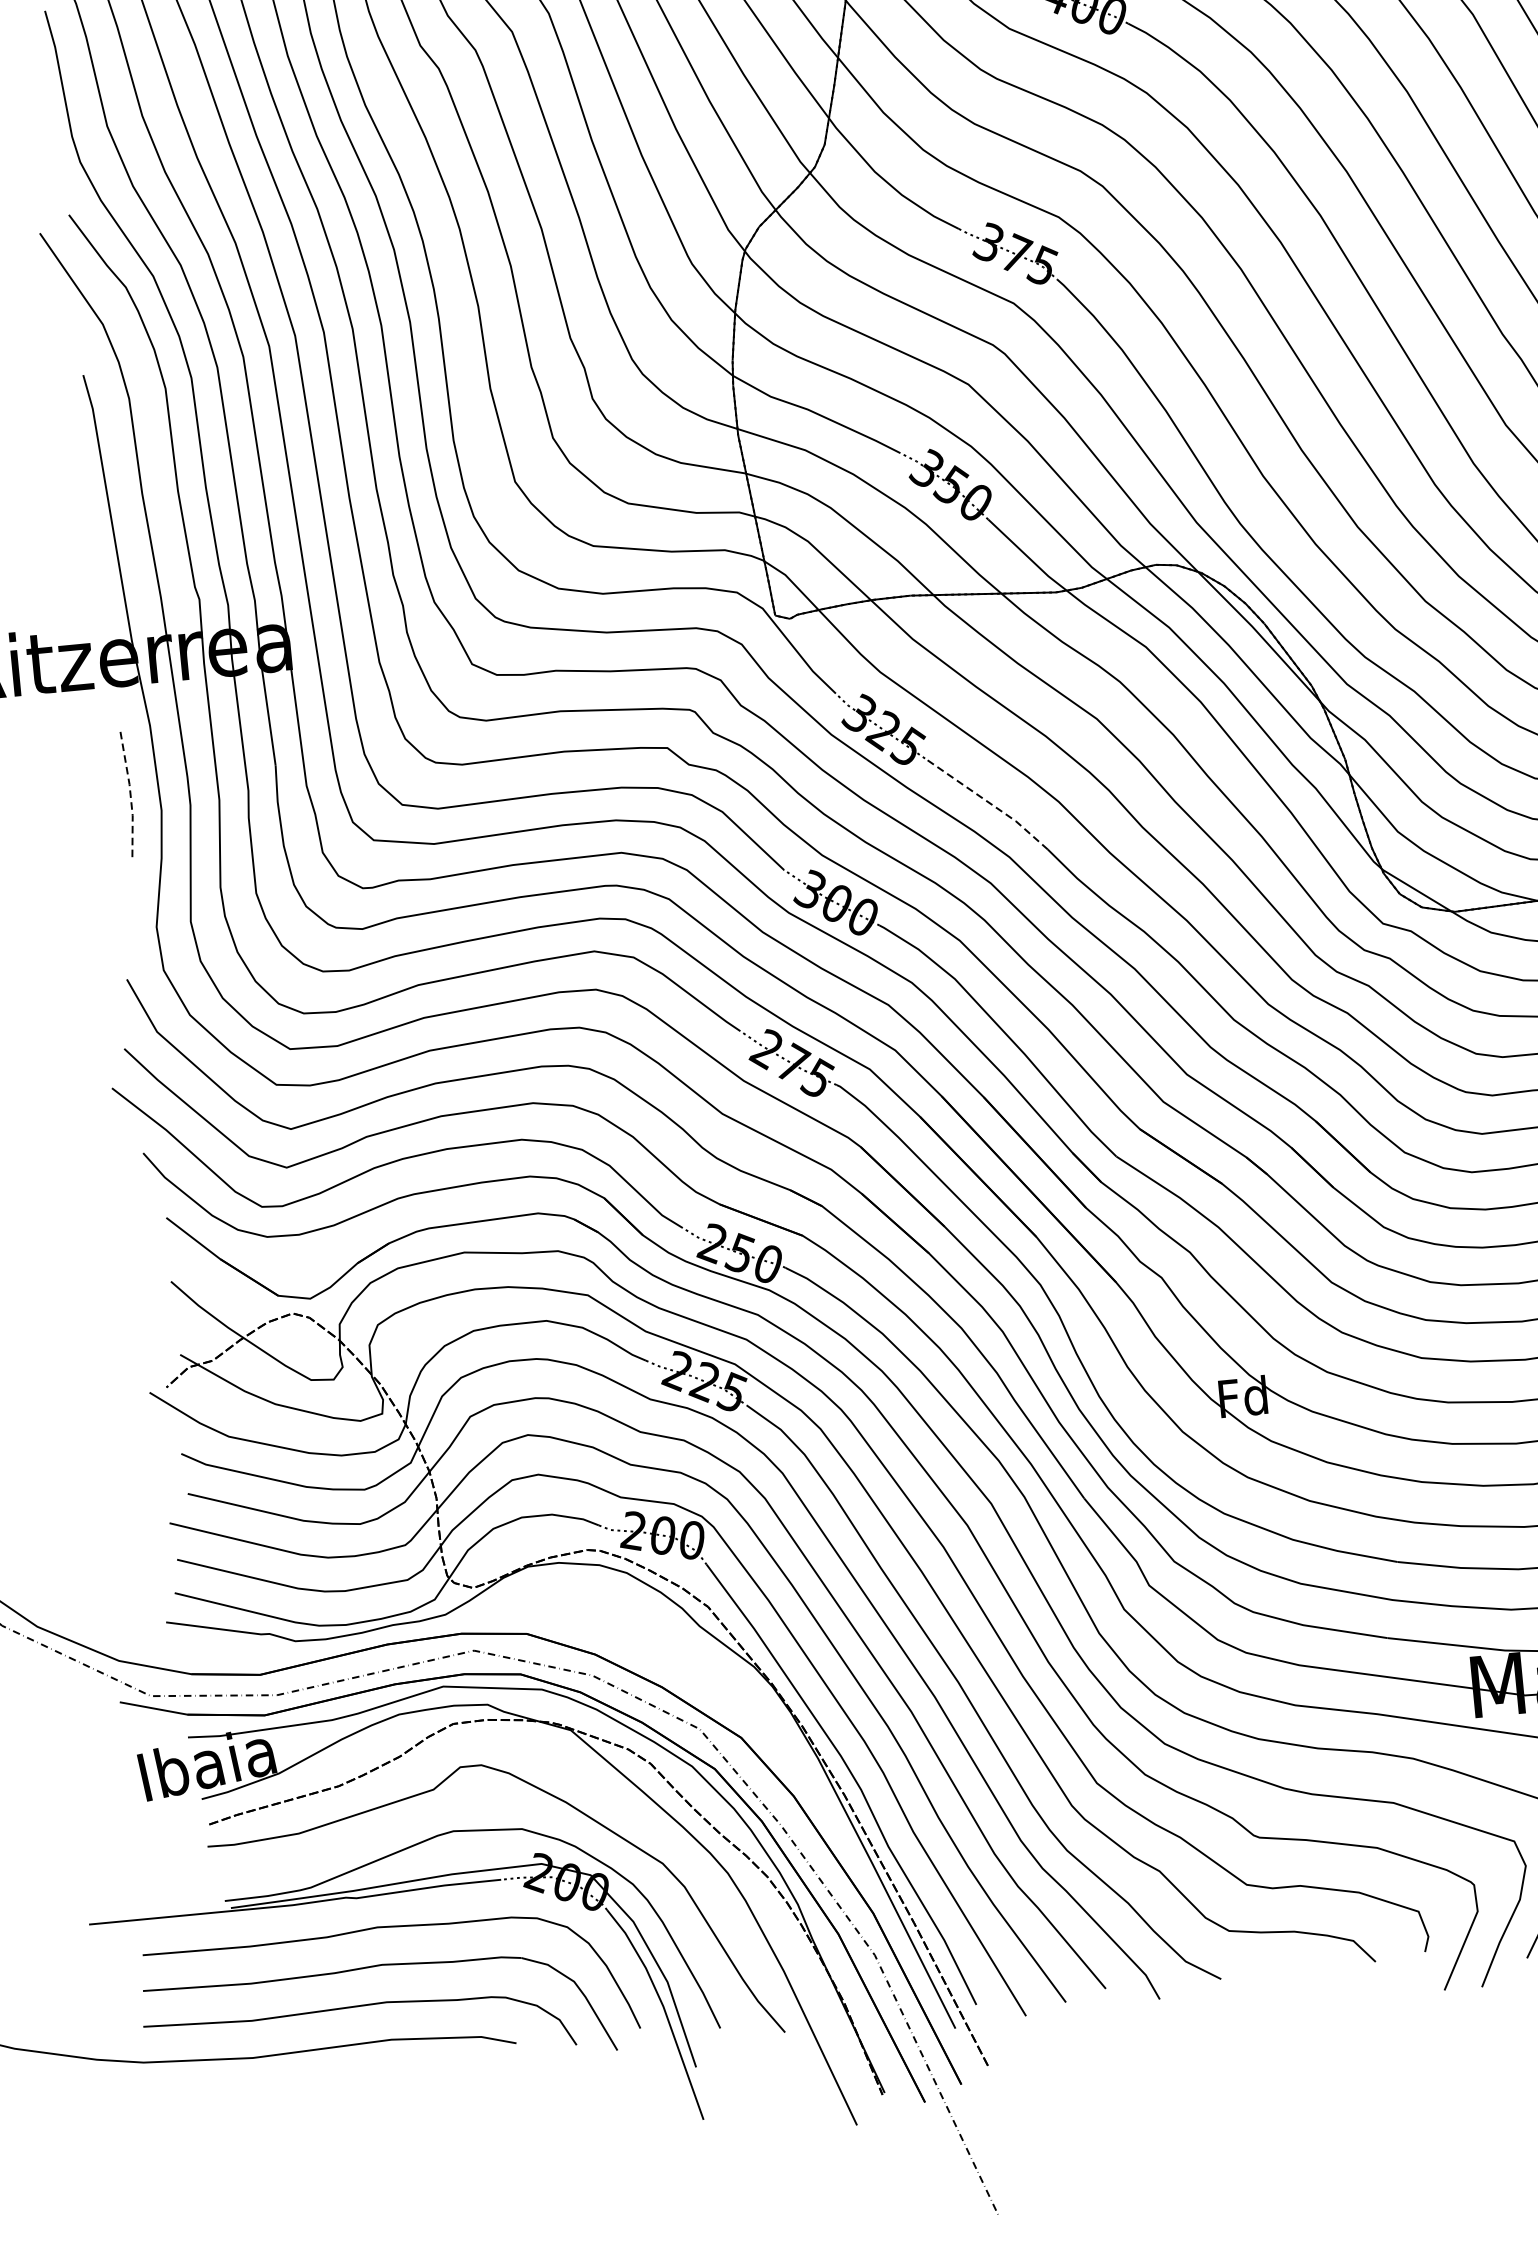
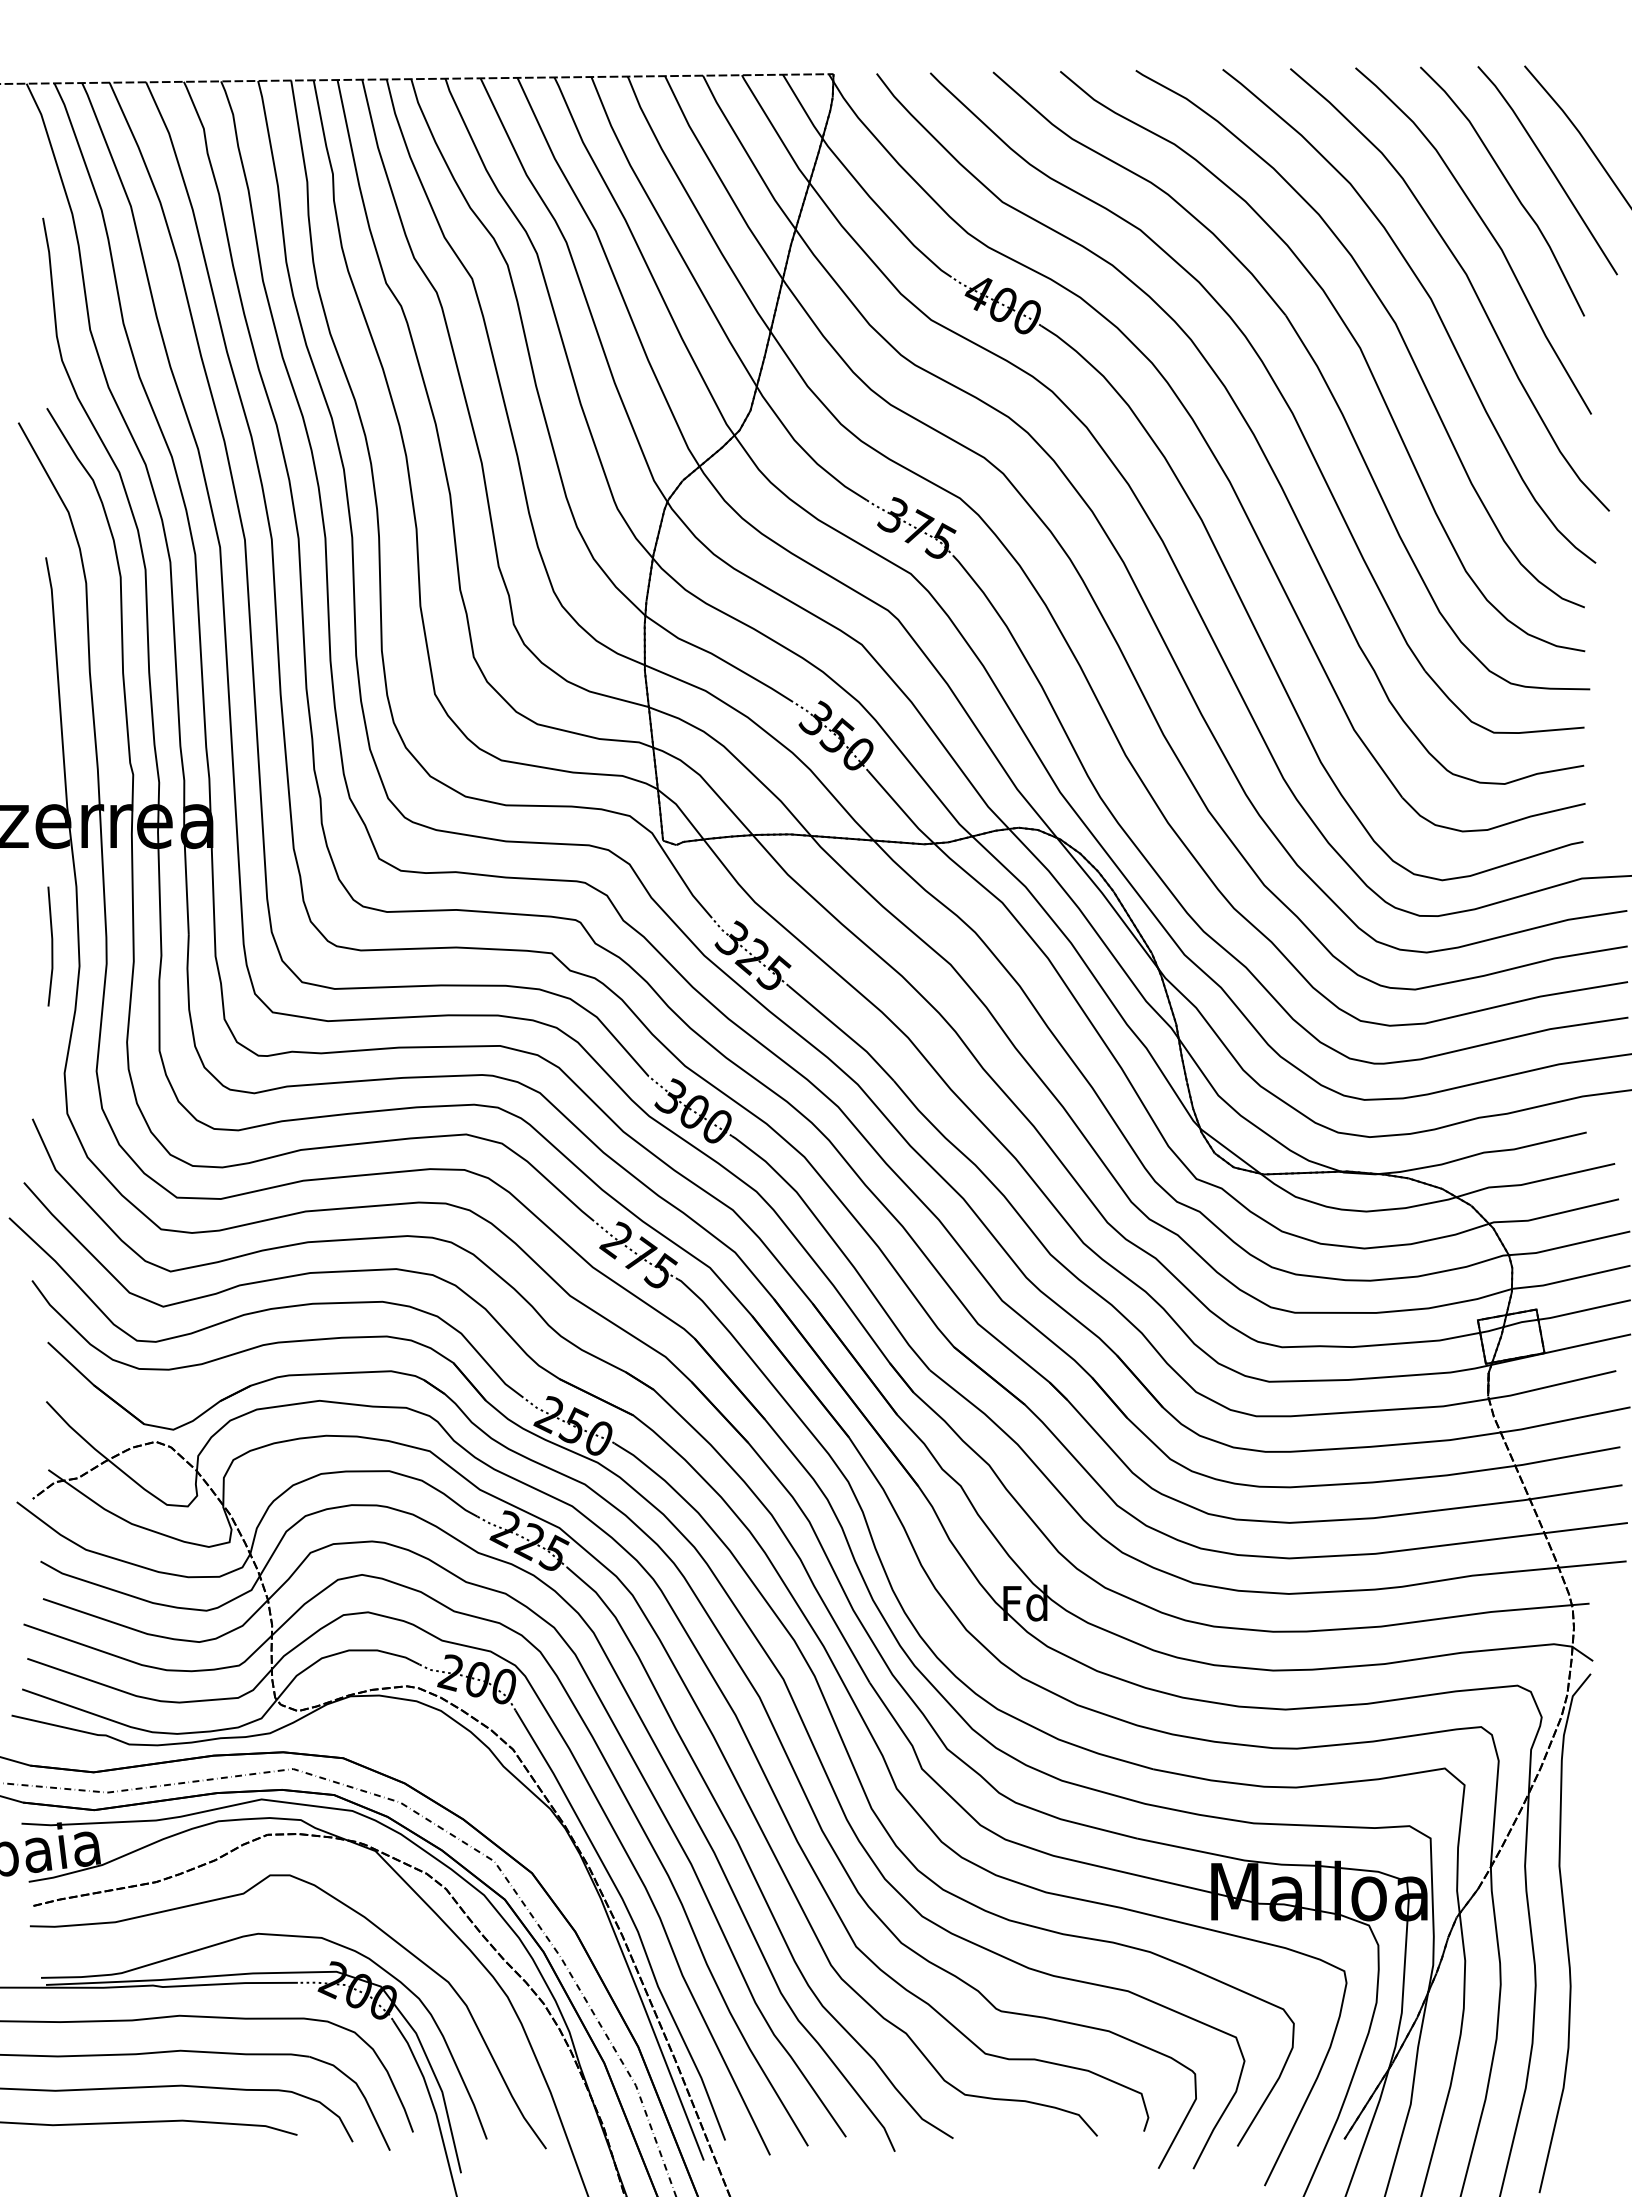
line: (130, 792) -> (52, 946), dashed -> solid
line: (988, 801) -> (843, 1031), dashed -> solid

